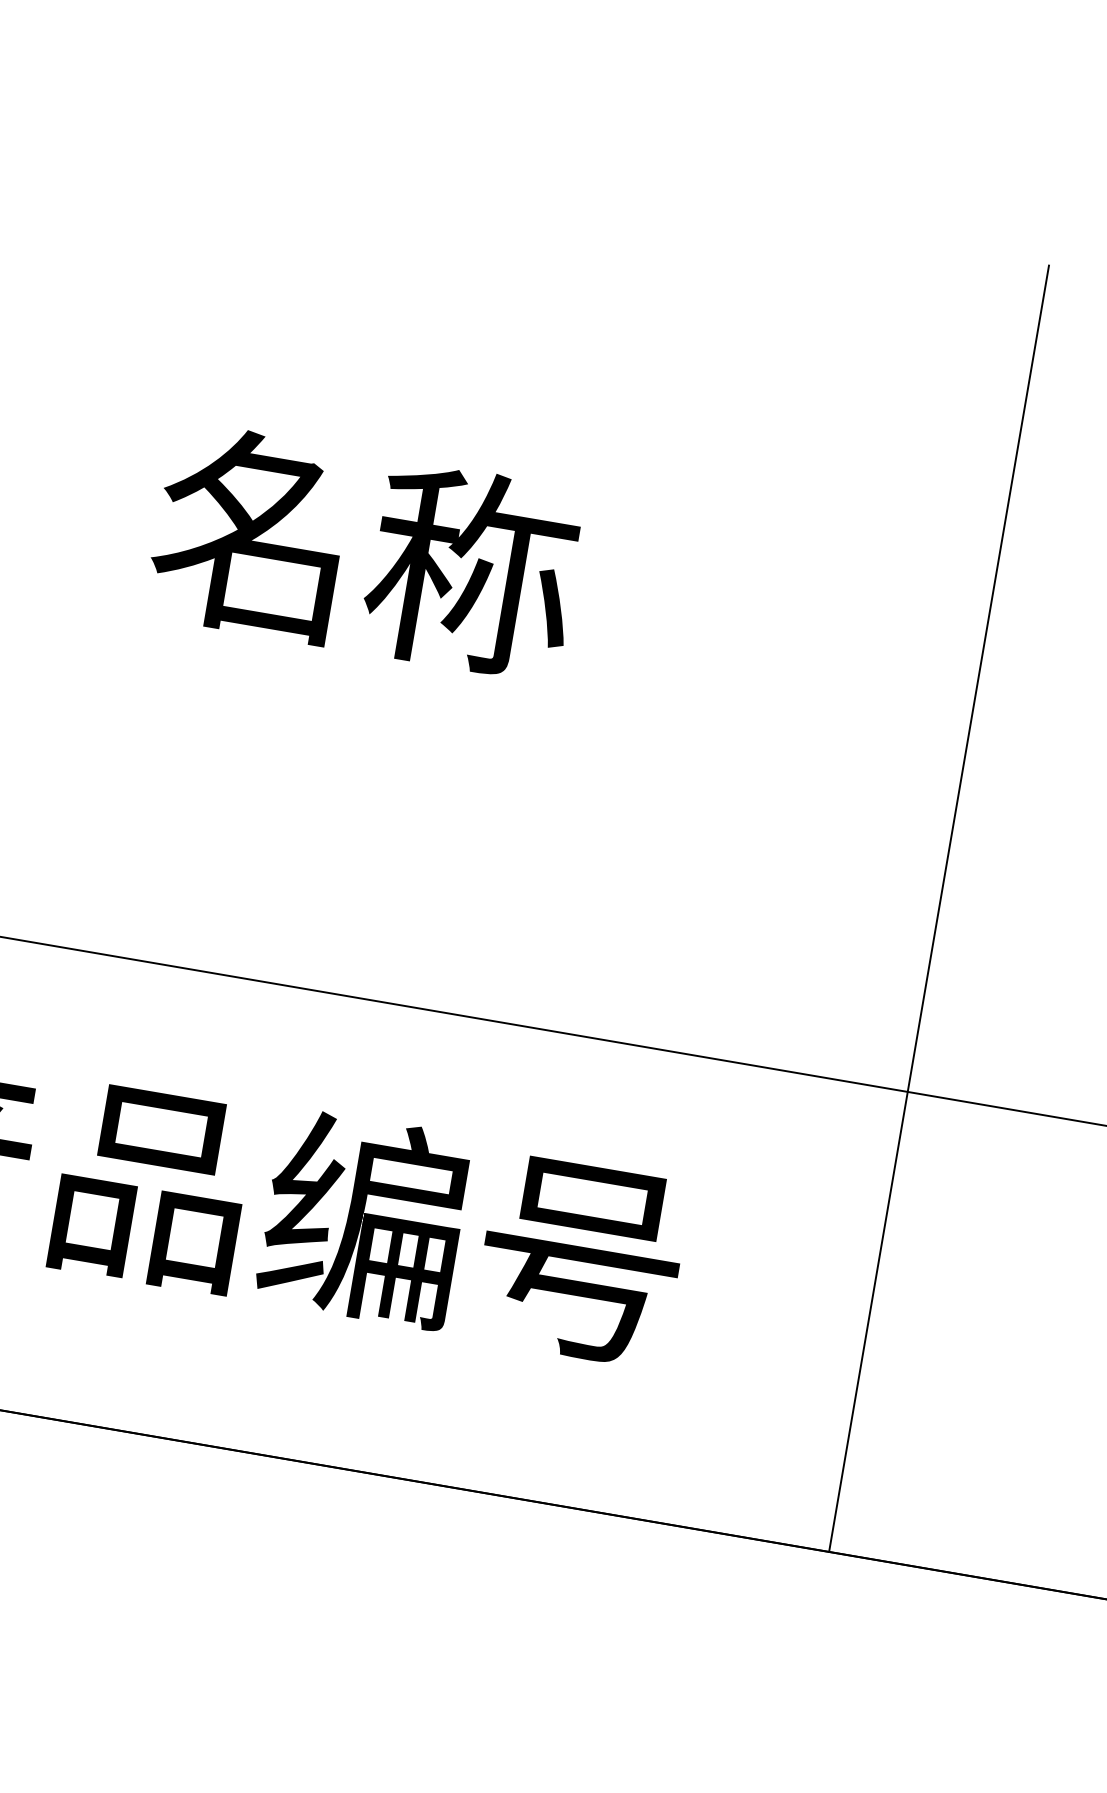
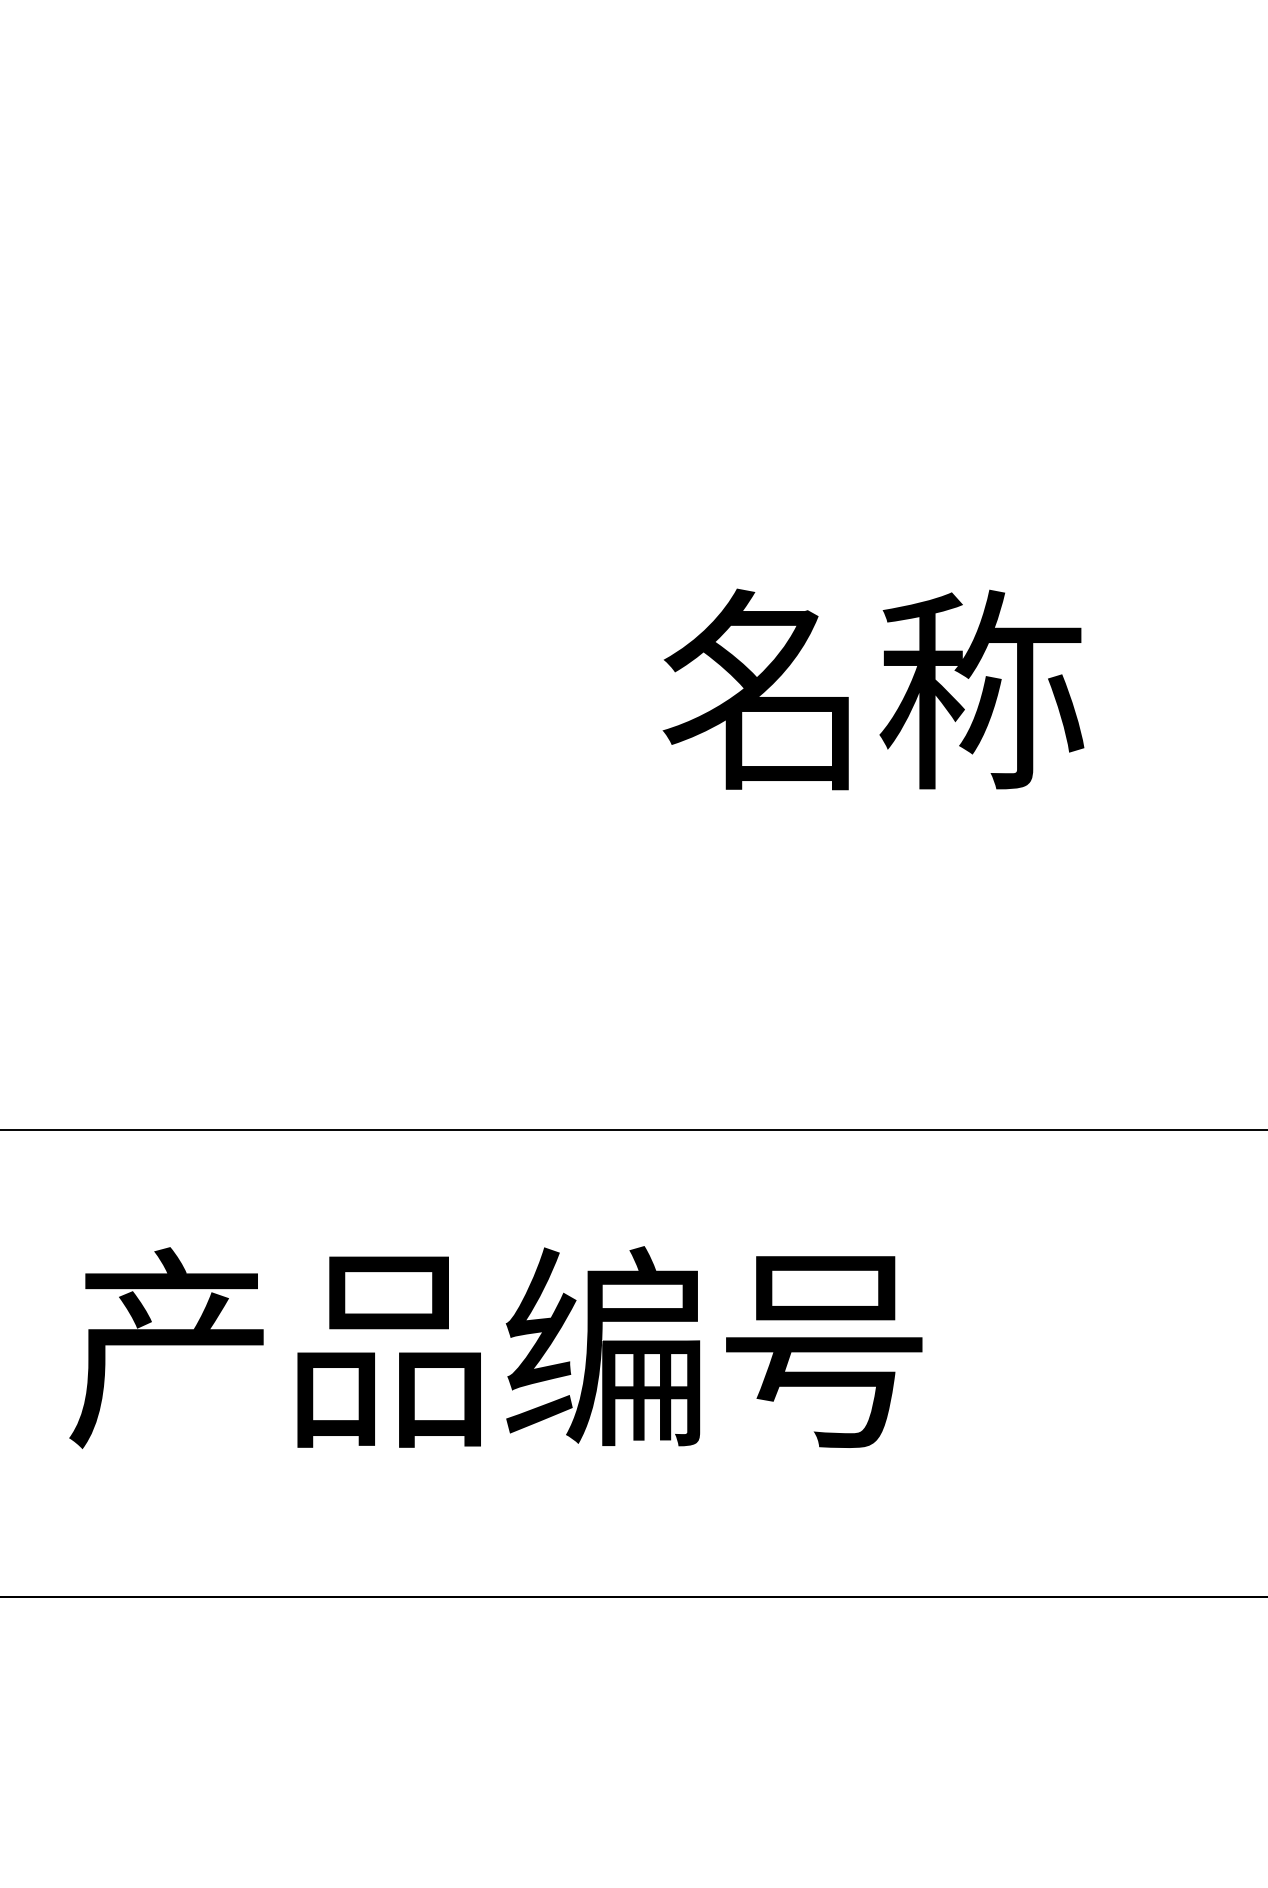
text: (365, 552) -> (873, 689), moved
line: (938, 908) -> (1117, 943), removed

